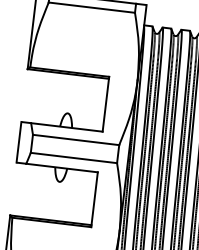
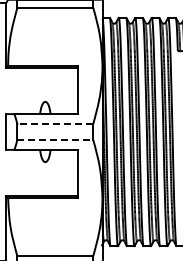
line: (76, 140) -> (55, 124), solid -> dashed
line: (74, 157) -> (55, 139), solid -> dashed

